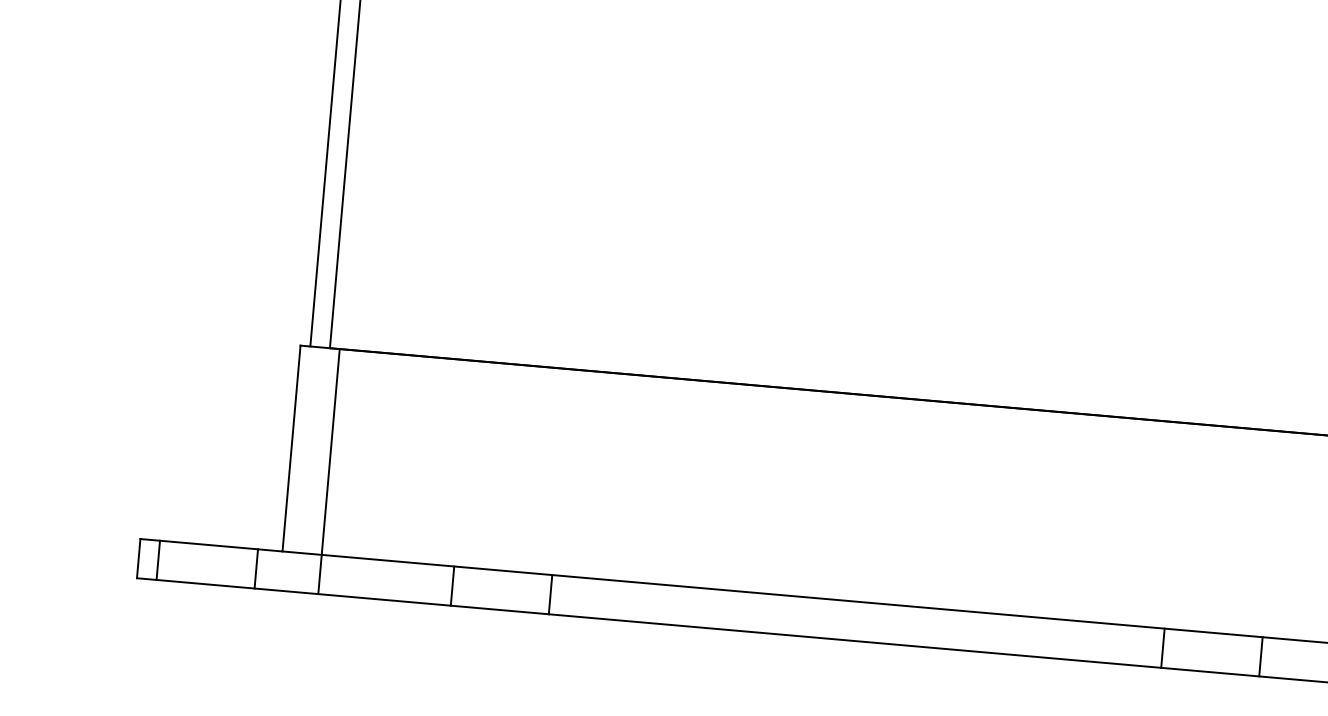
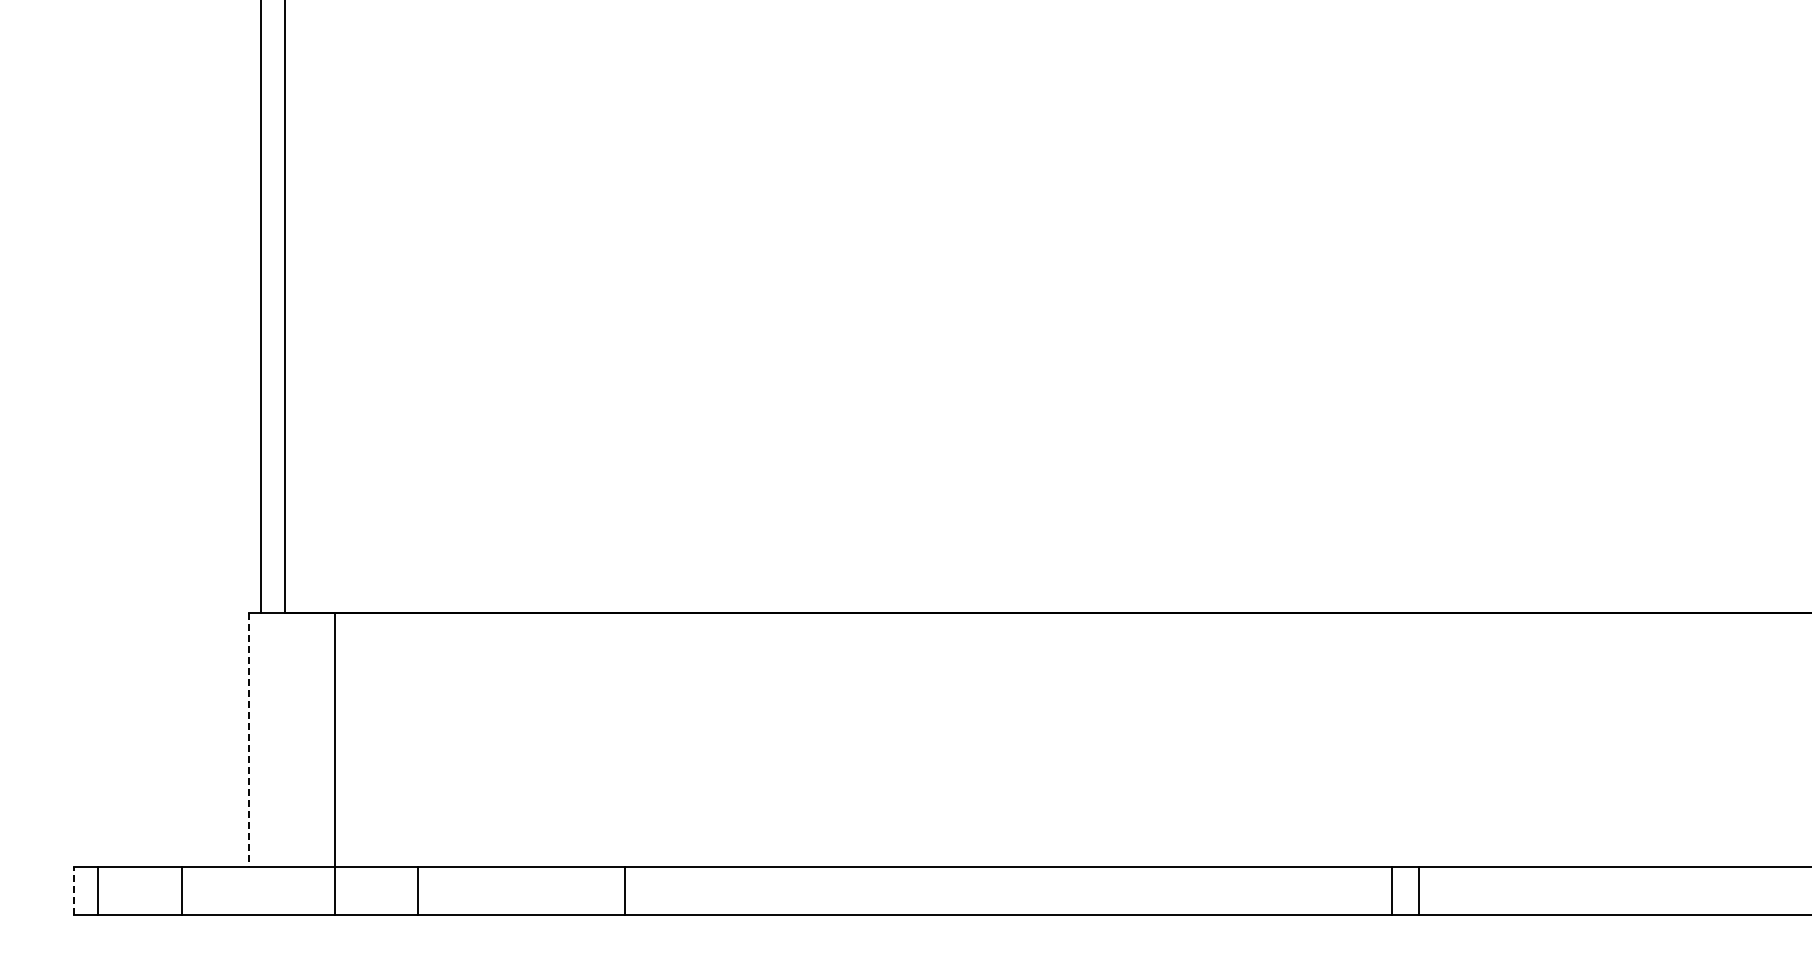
line: (291, 448) -> (248, 739), solid -> dashed
line: (329, 471) -> (335, 763), moved
line: (138, 558) -> (73, 890), solid -> dashed
line: (256, 568) -> (181, 890), moved
line: (452, 585) -> (418, 890), moved
line: (550, 594) -> (624, 890), moved
line: (1163, 648) -> (1392, 890), moved
line: (1260, 656) -> (1418, 890), moved

